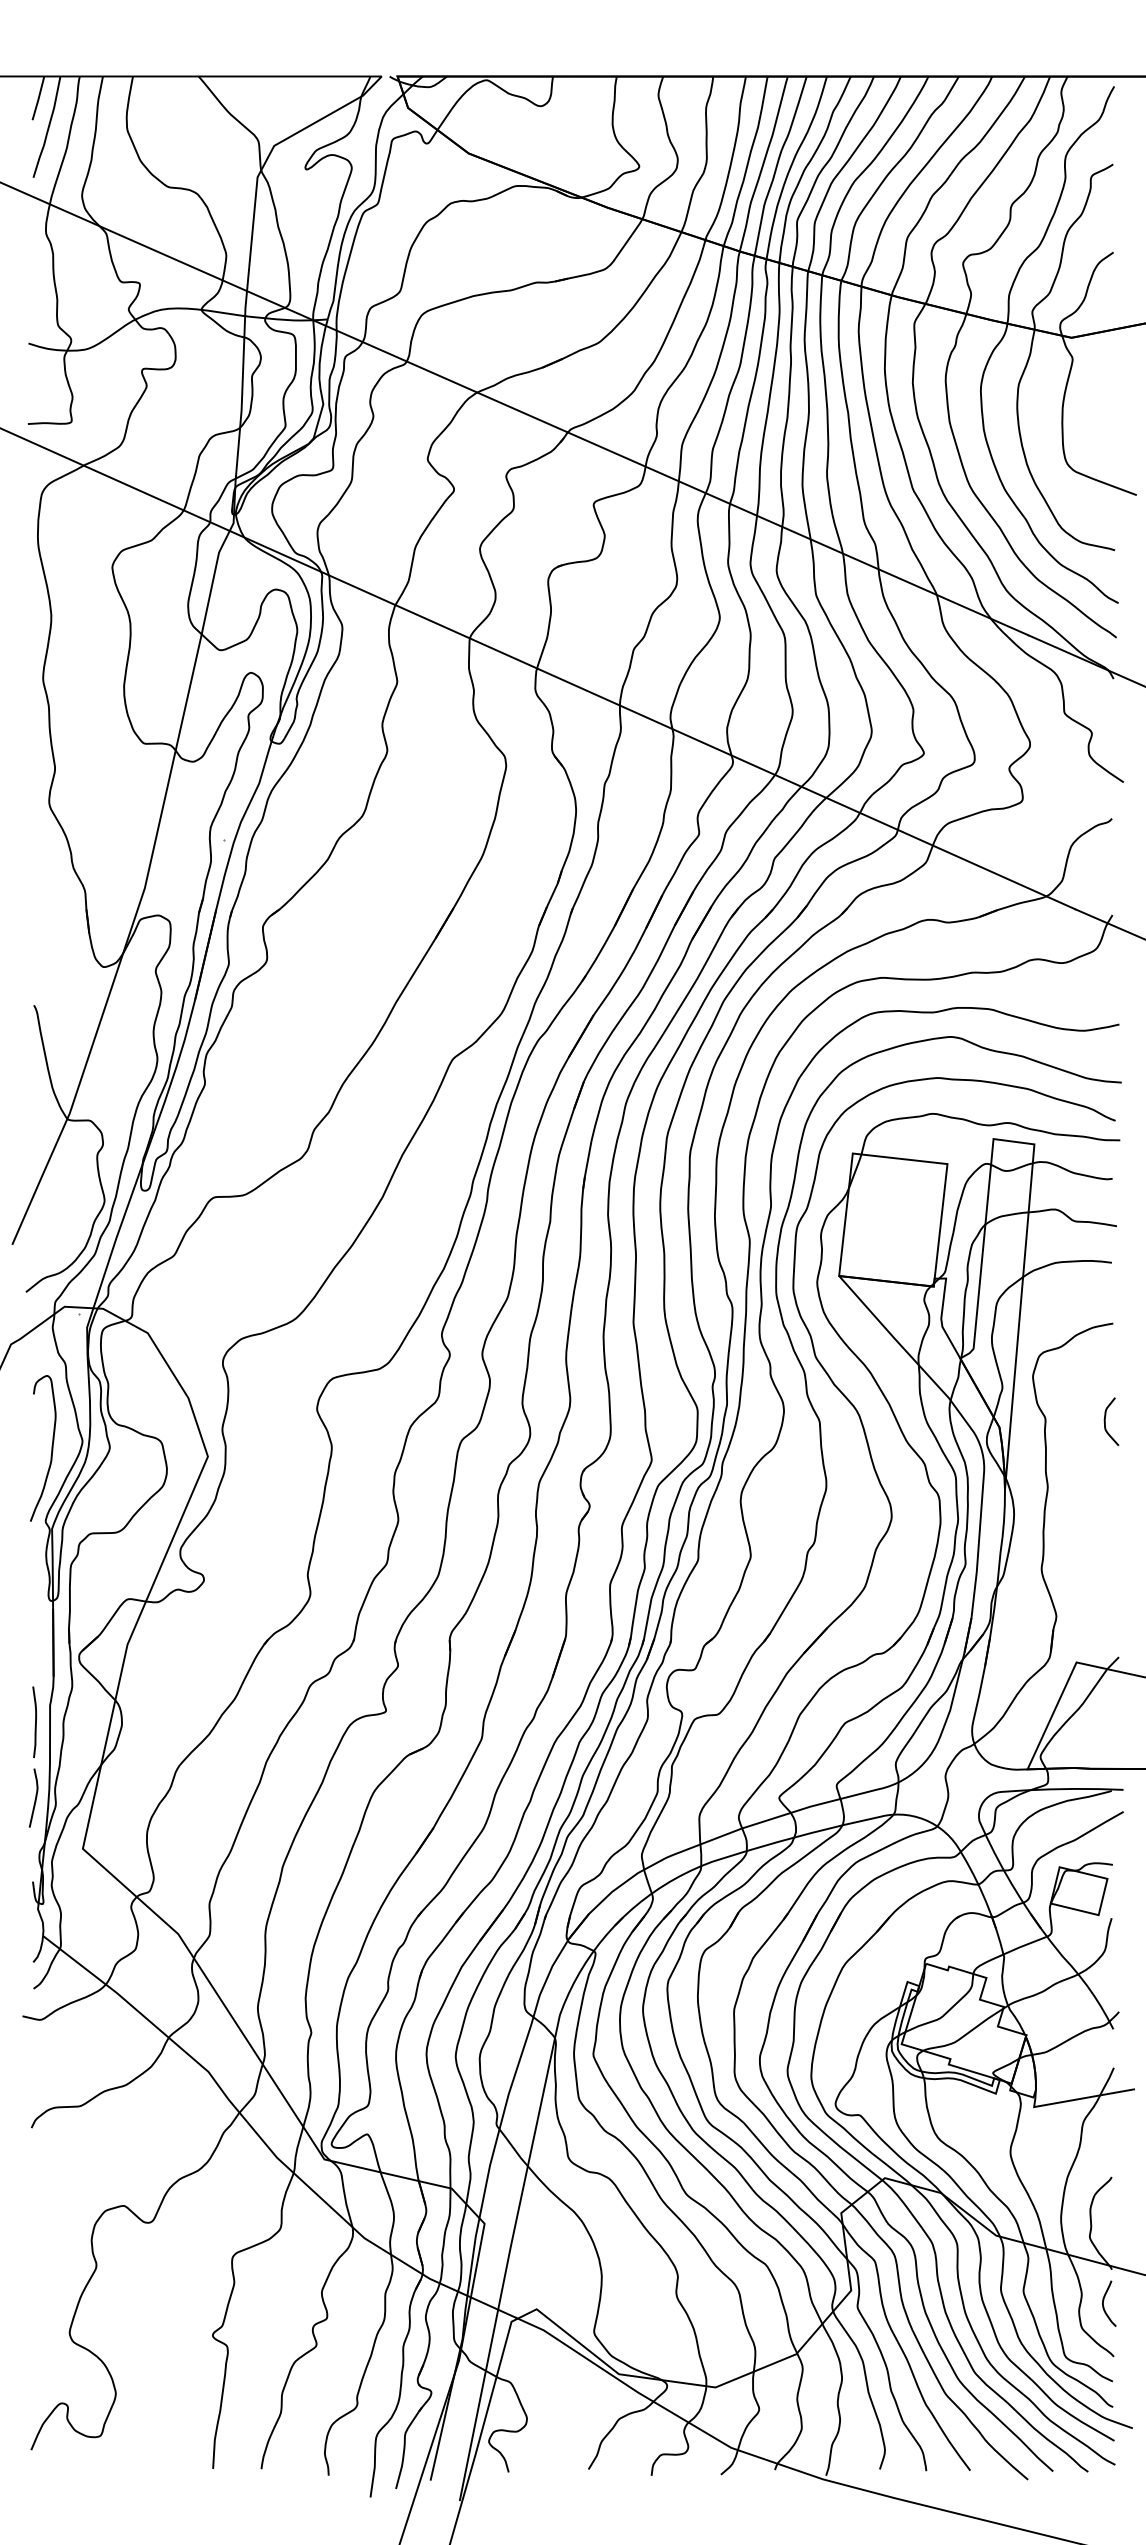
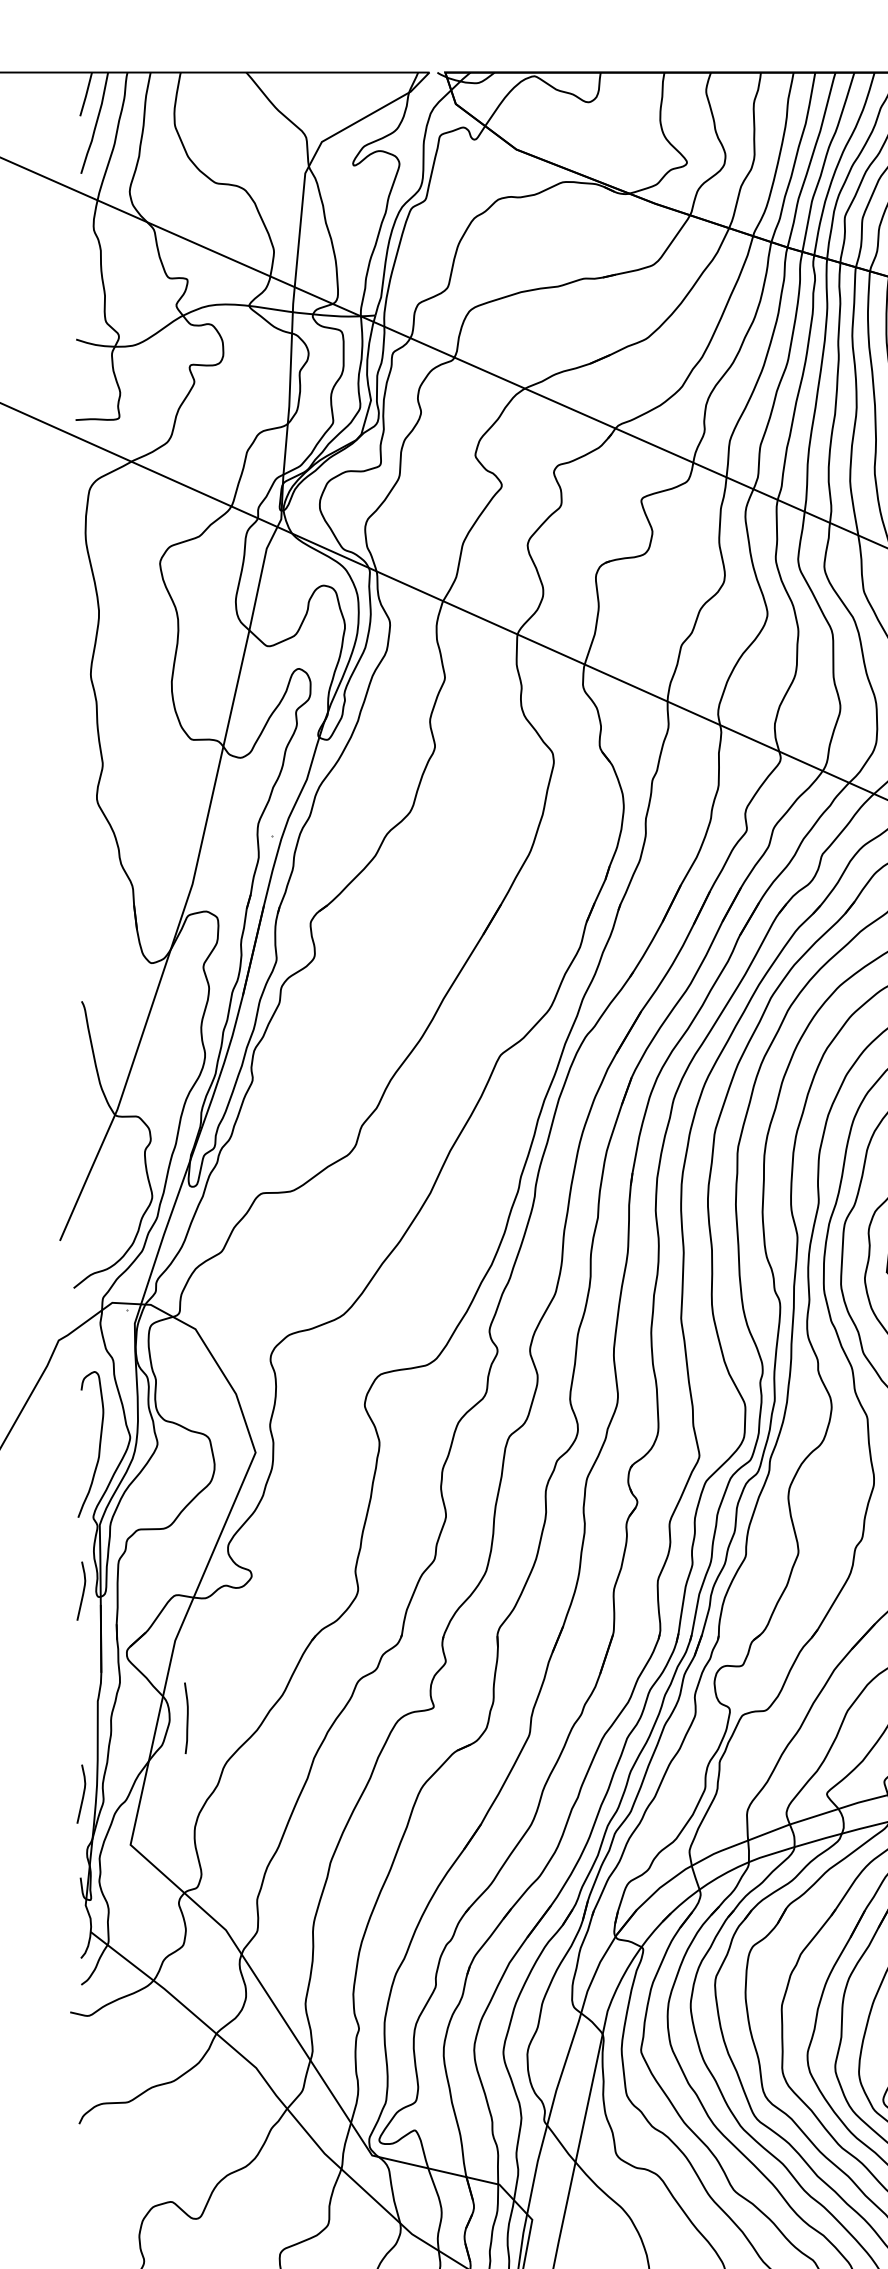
curve: (35, 1594) -> (83, 1590), added
curve: (35, 1721) -> (187, 1717), moved

